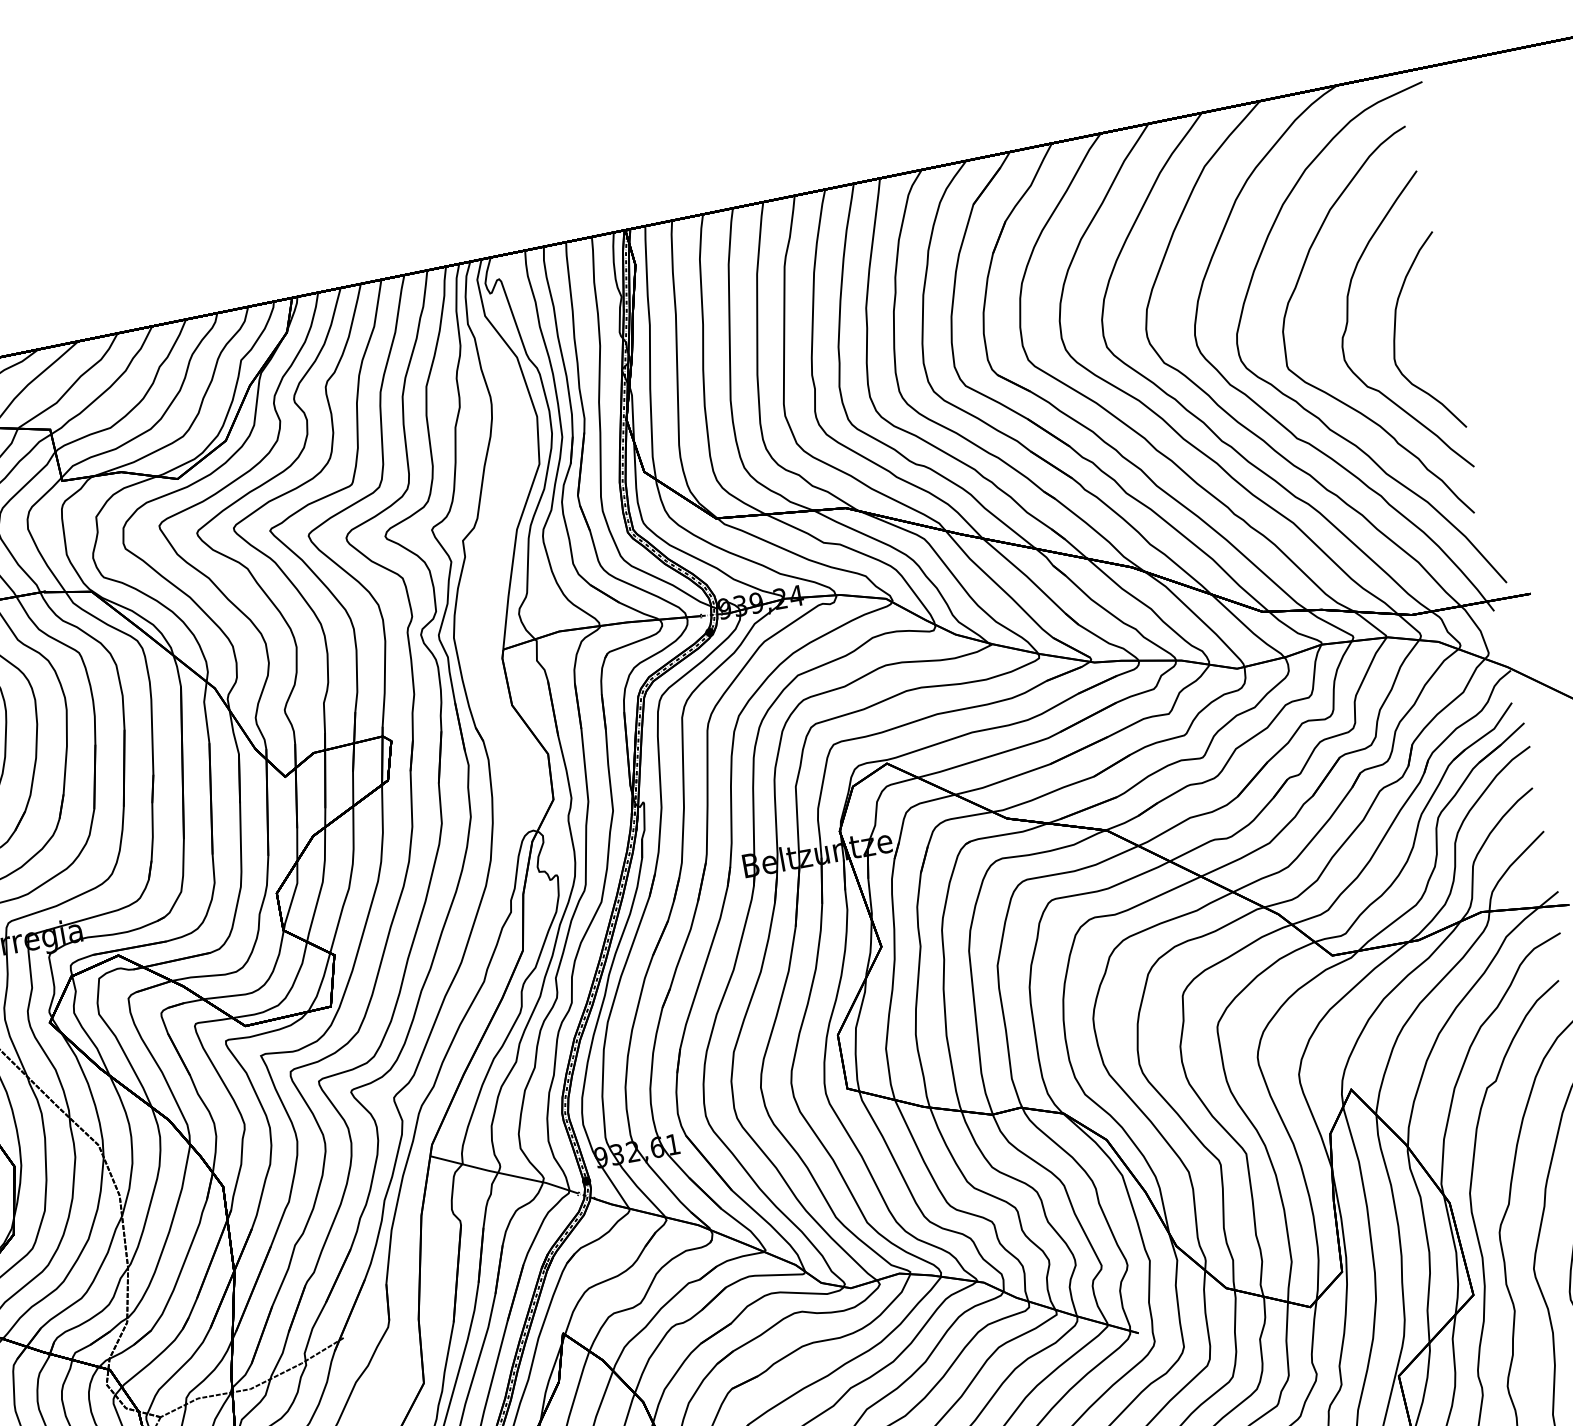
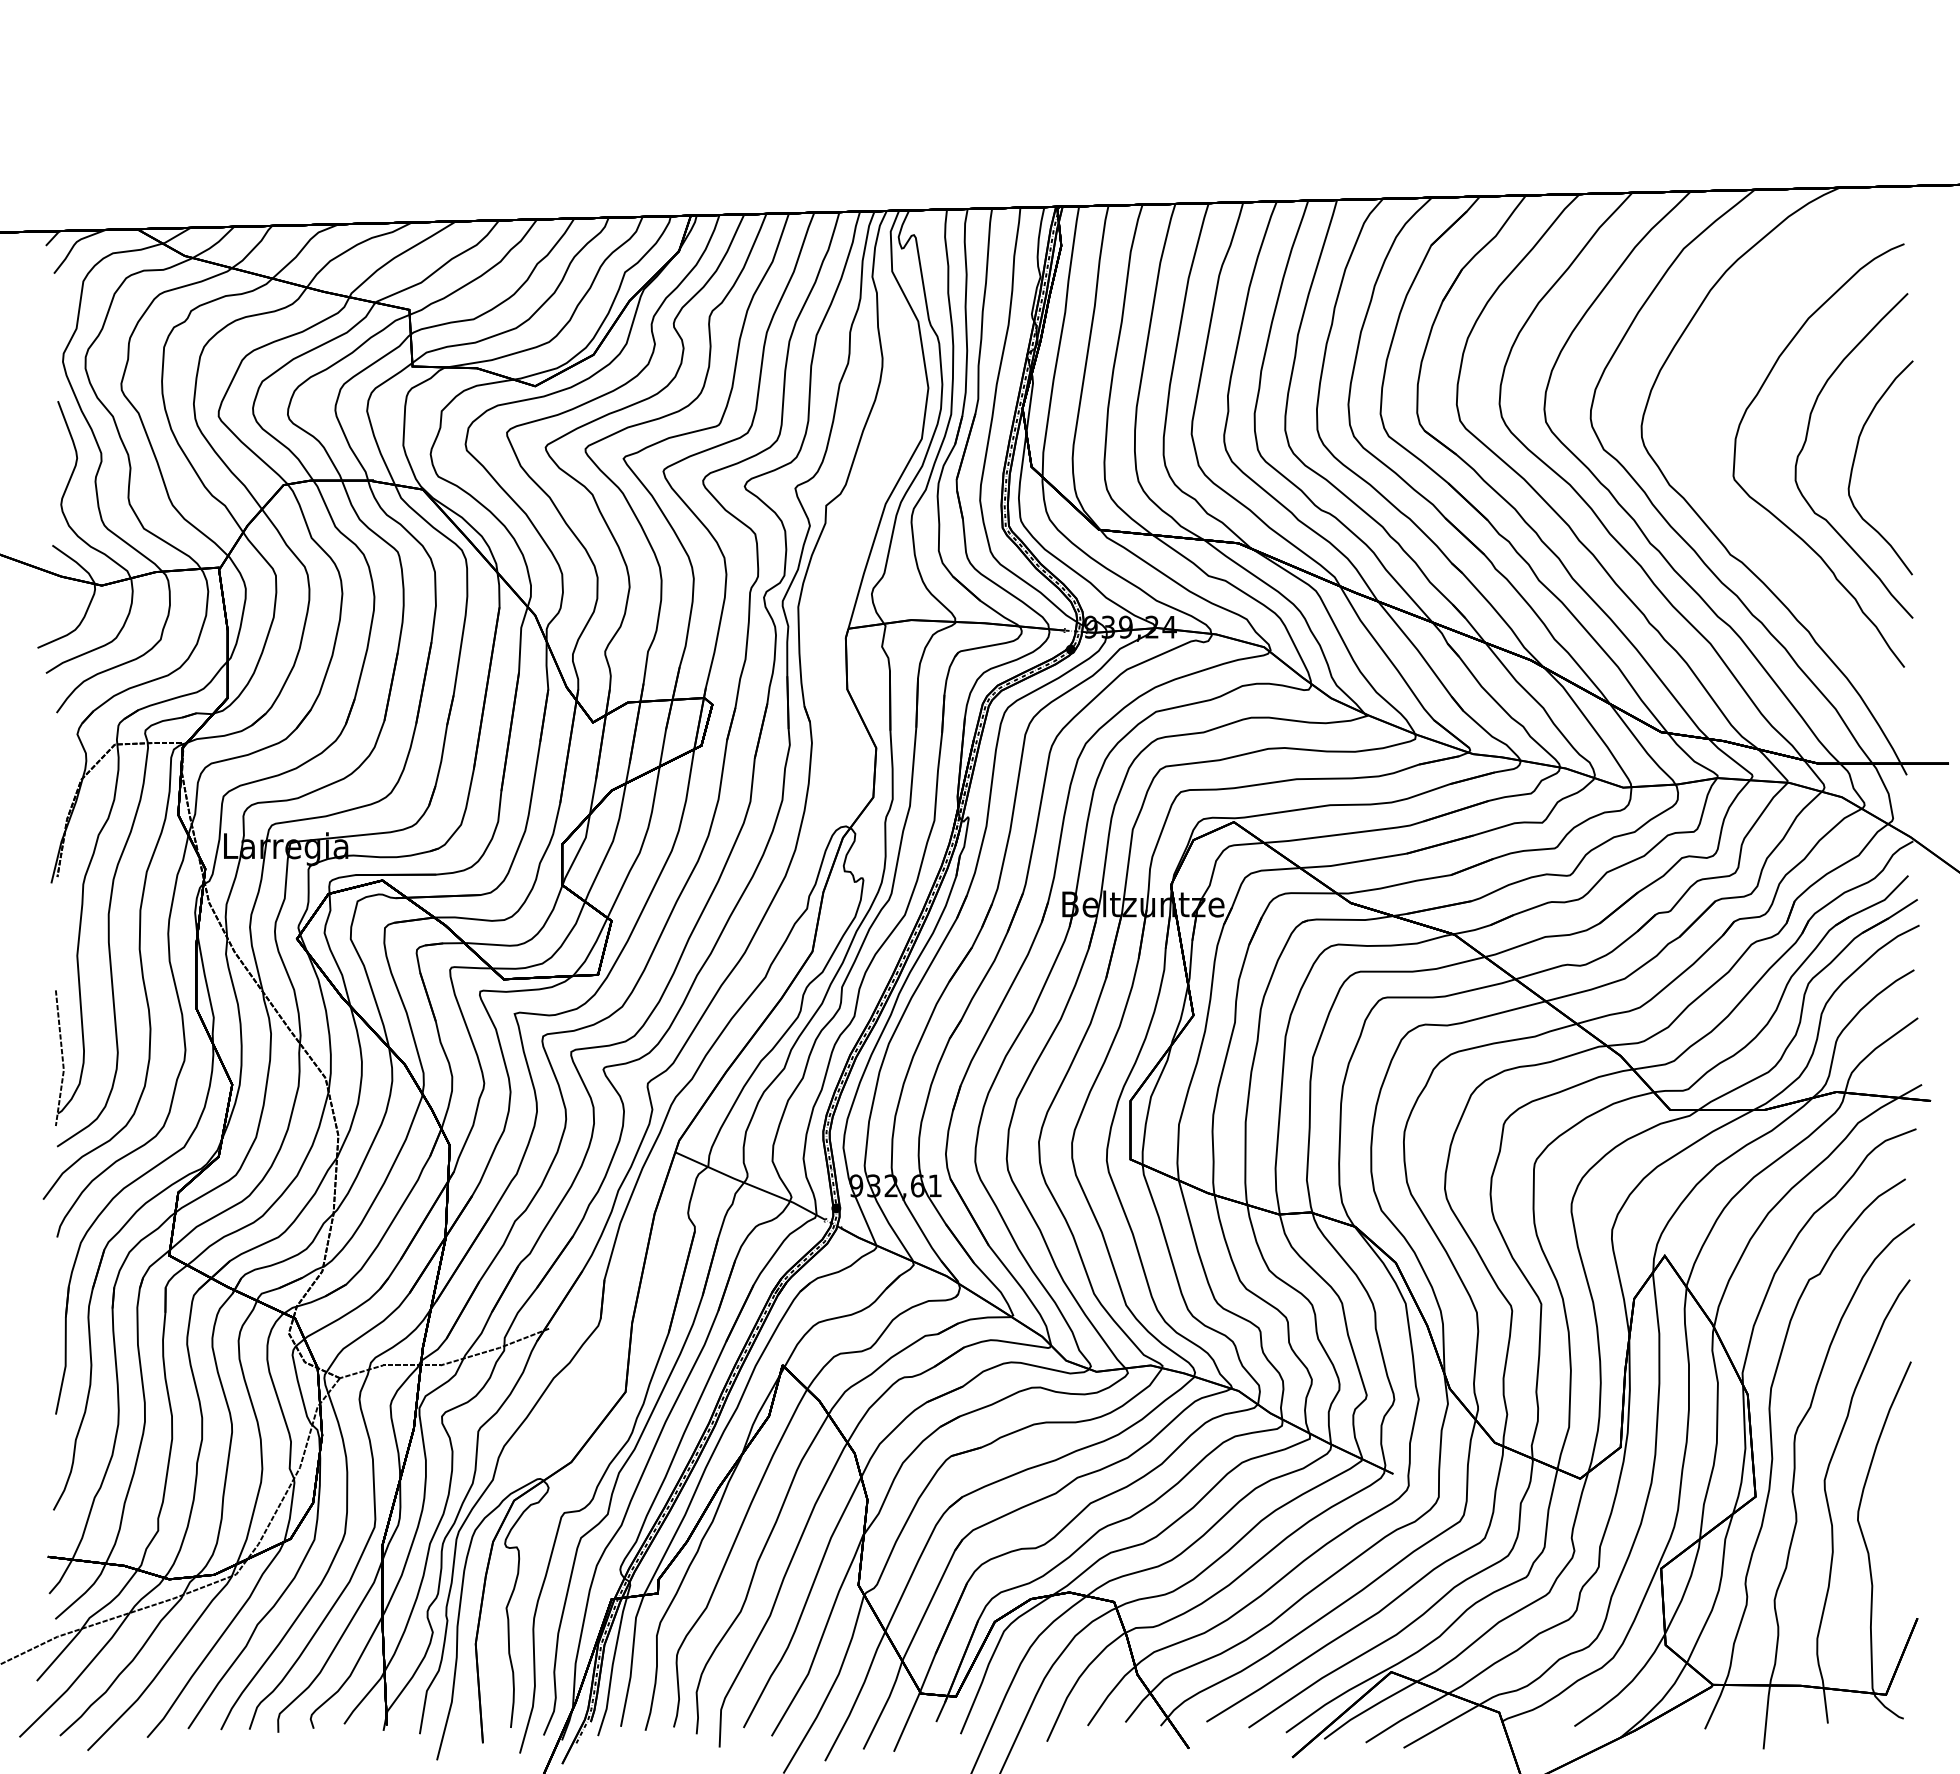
curve: (1311, 412) -> (1750, 529), removed

